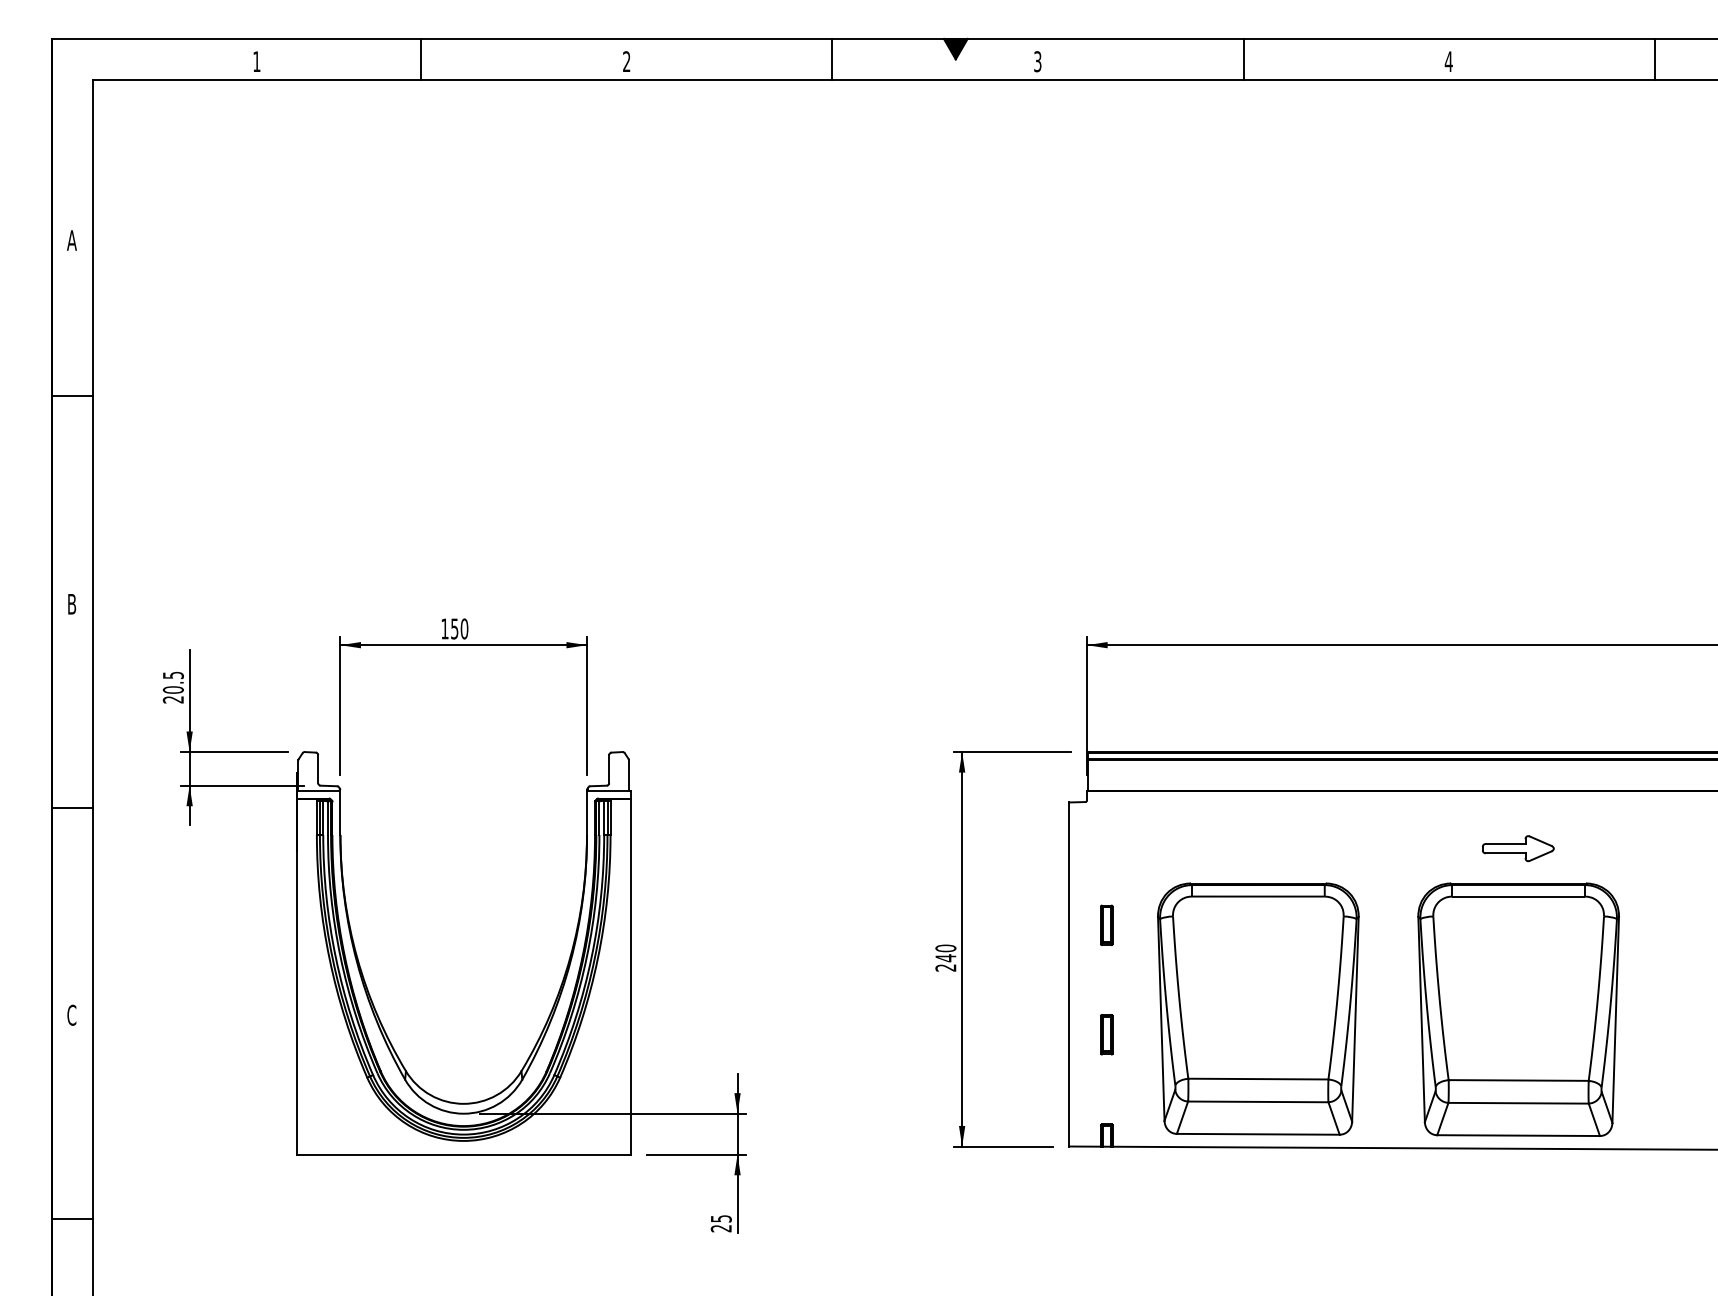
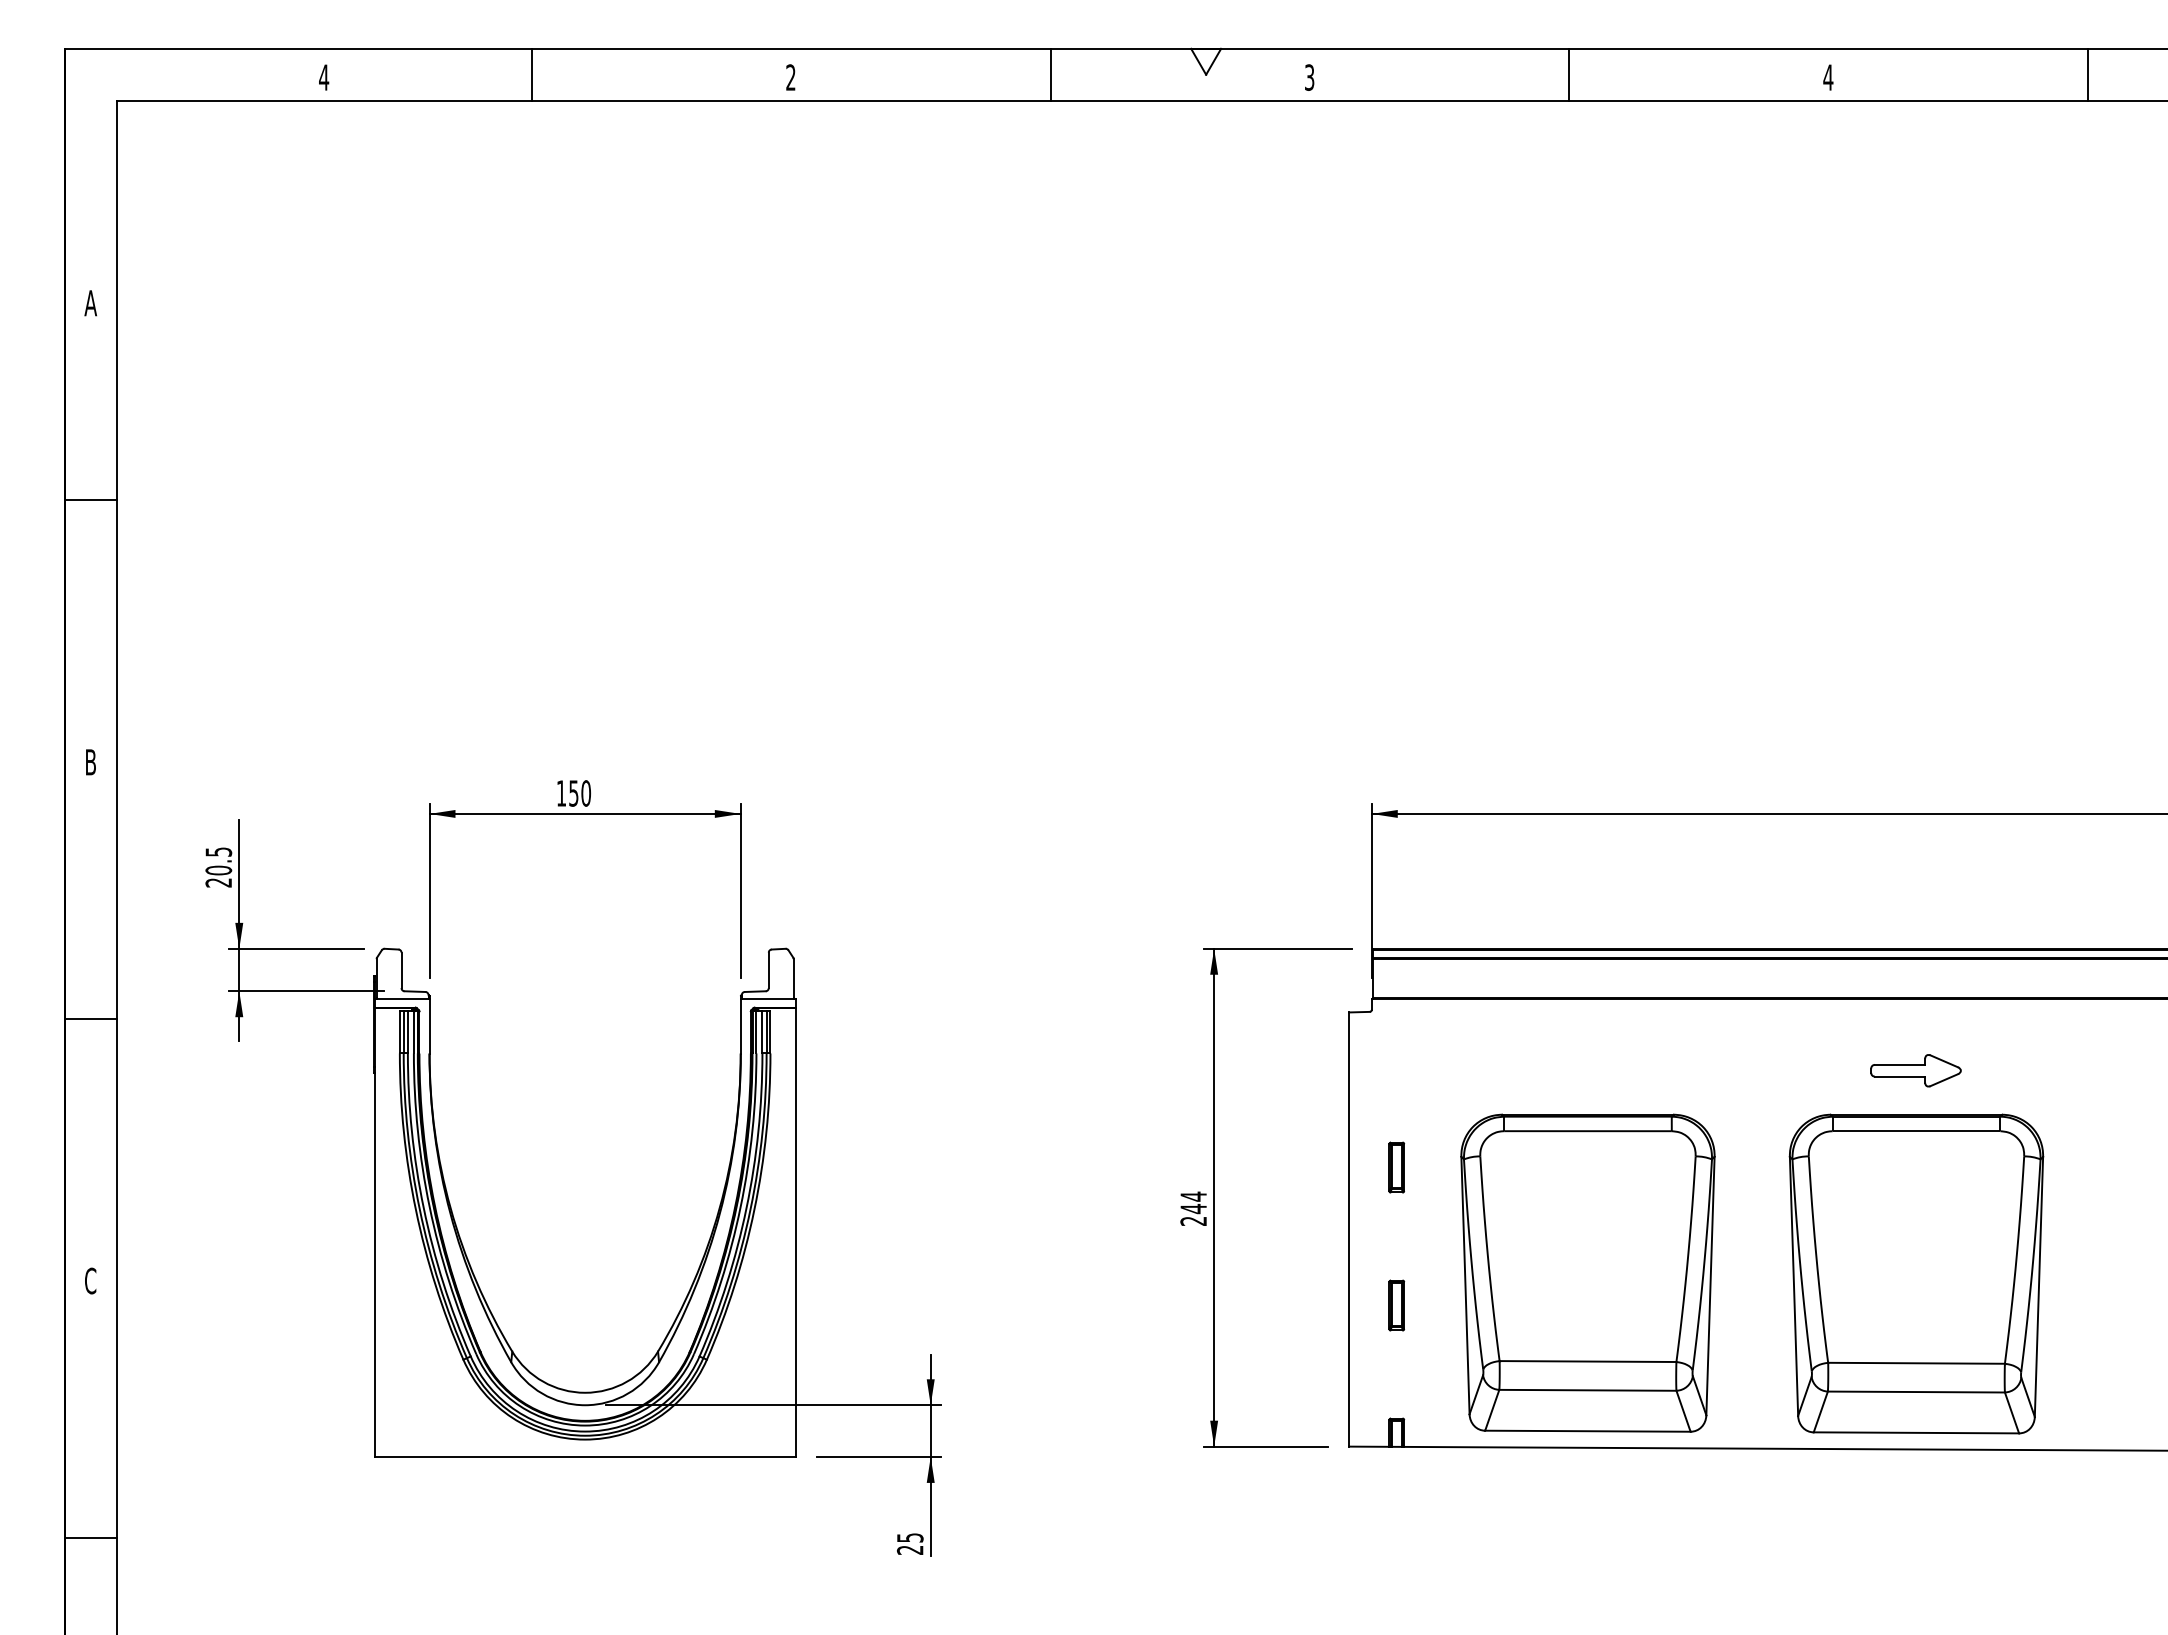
fill: (955, 48) -> (1205, 60), removed
text: (256, 61) -> (323, 77), 1 -> 4
text: (945, 948) -> (1193, 1196), 240 -> 244

